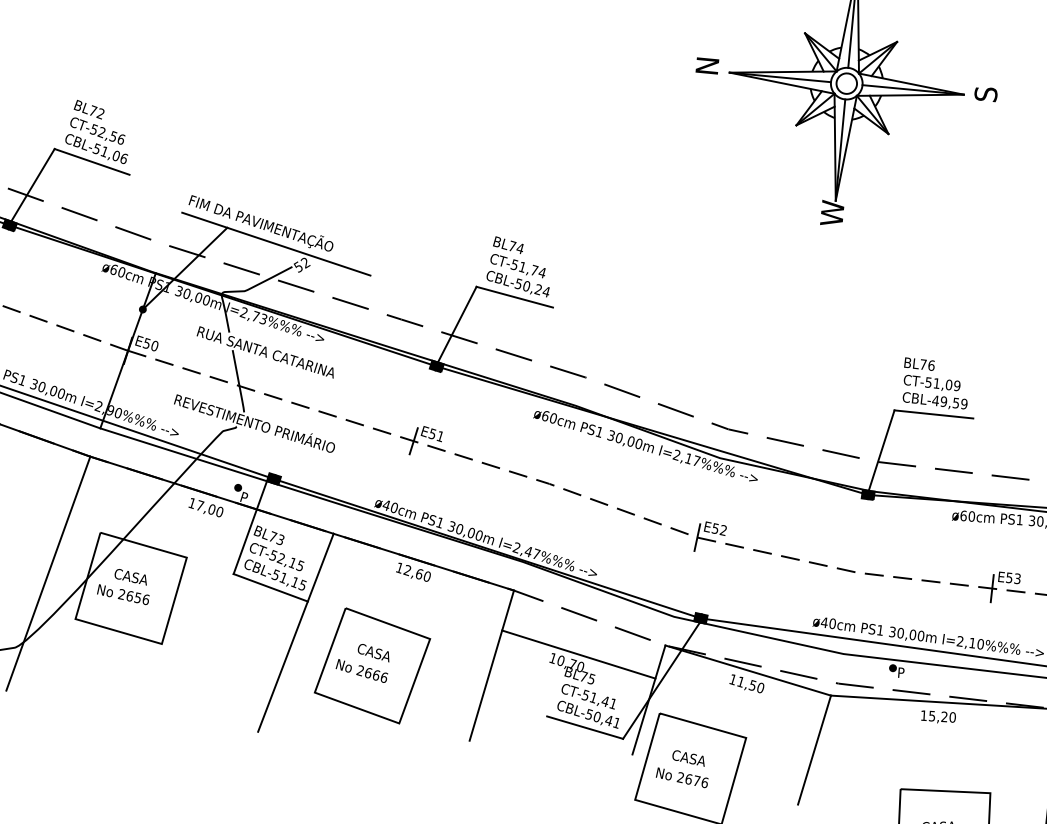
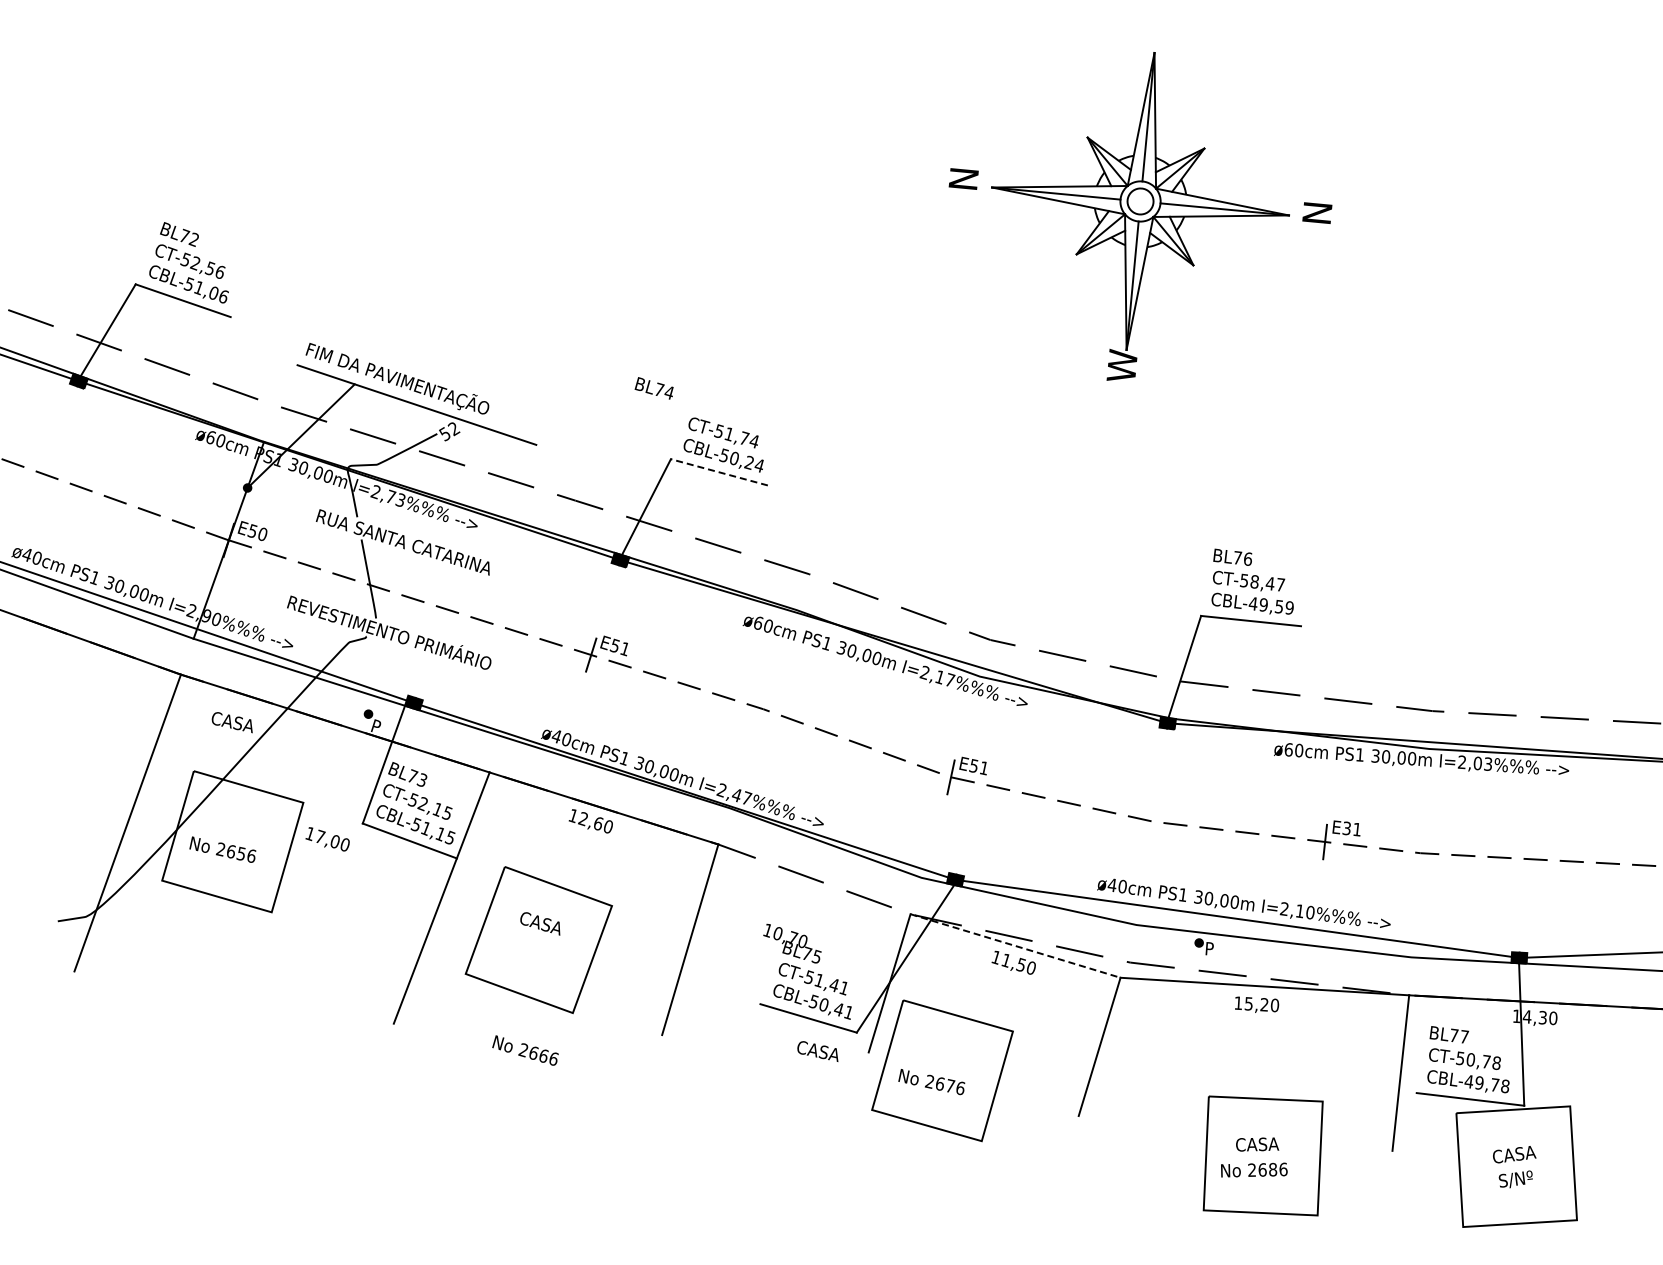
text: (986, 93) -> (1317, 213), S -> N
text: (507, 245) -> (653, 388), moved
line: (514, 297) -> (718, 472), solid -> dashed
text: (946, 384) -> (1267, 583), CT-51,09 -> CT-58,47
text: (205, 507) -> (327, 839), moved
text: (722, 529) -> (983, 767), E52 -> E51
text: (130, 577) -> (231, 722), moved
text: (1013, 577) -> (1352, 828), E53 -> E31
line: (578, 654) -> (800, 925), removed
text: (361, 670) -> (525, 1050), moved
line: (748, 670) -> (1015, 946), solid -> dashed
text: (688, 758) -> (817, 1051), moved

